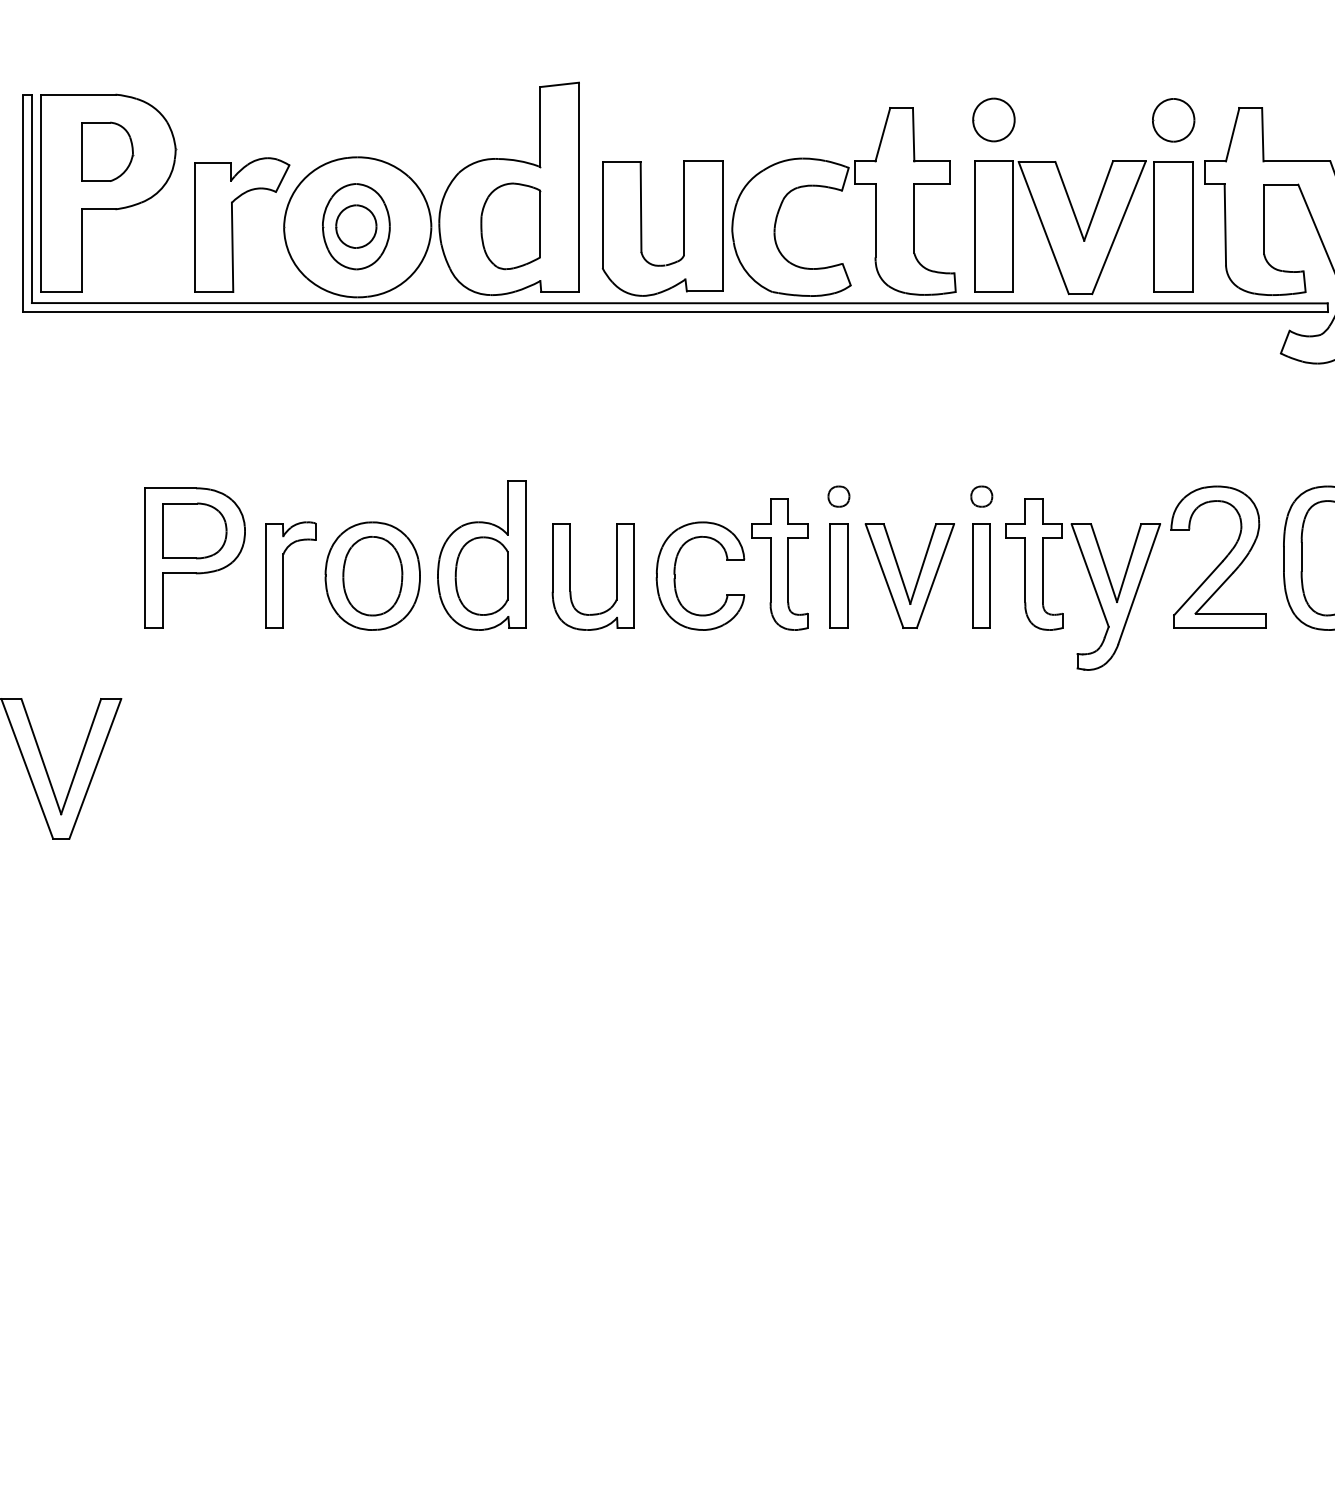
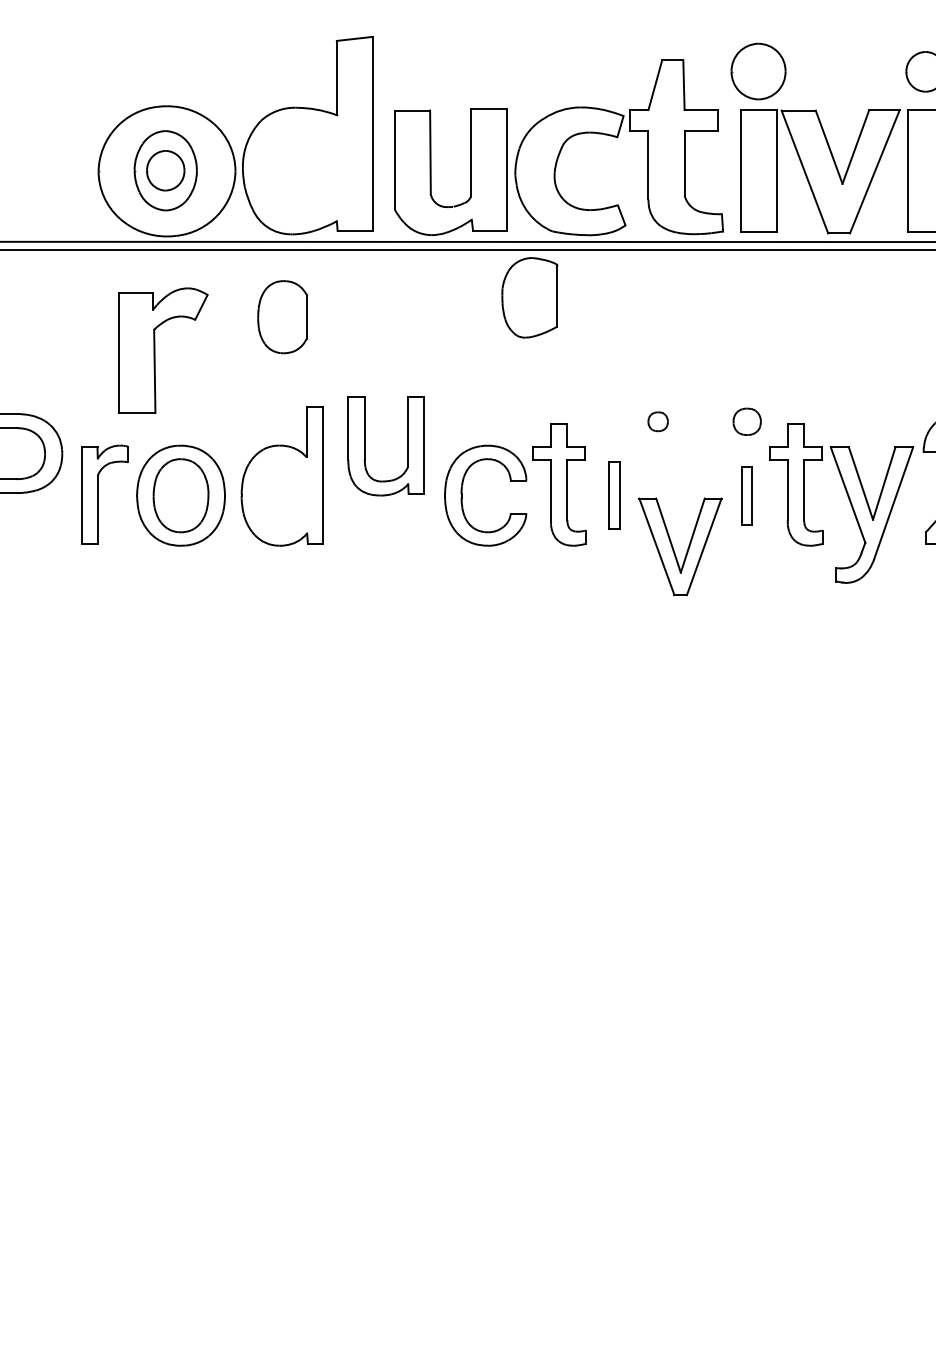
part: (993, 119) -> (758, 71), size x1.4
part: (233, 224) -> (155, 350), moved
part: (510, 226) -> (529, 297), moved
part: (838, 496) -> (657, 421), moved
part: (981, 496) -> (747, 421), size x1.4
part: (481, 575) -> (282, 316), moved
part: (838, 575) -> (614, 495), size x0.7
part: (981, 575) -> (747, 495), size x0.6
part: (570, 576) -> (364, 445), moved
part: (902, 576) -> (673, 547), moved

